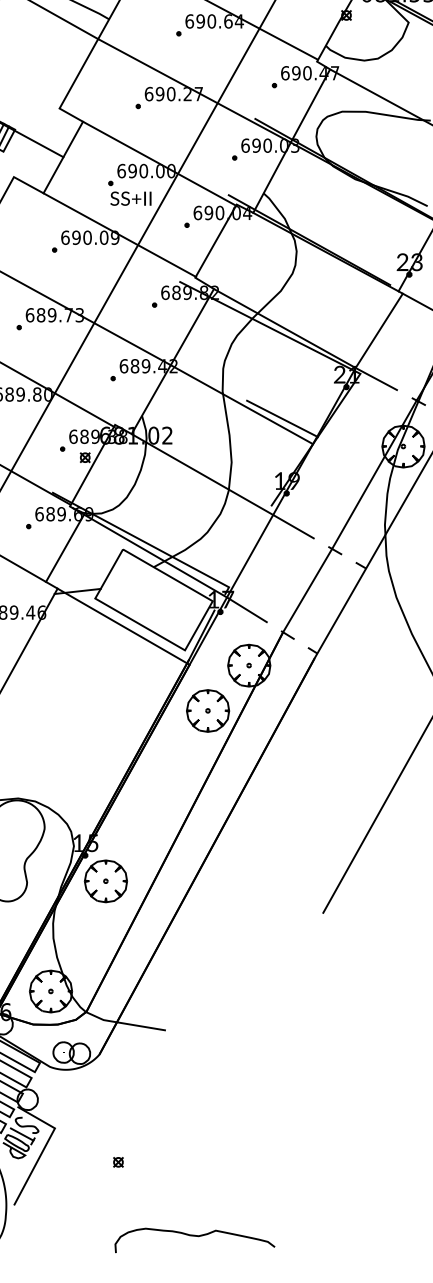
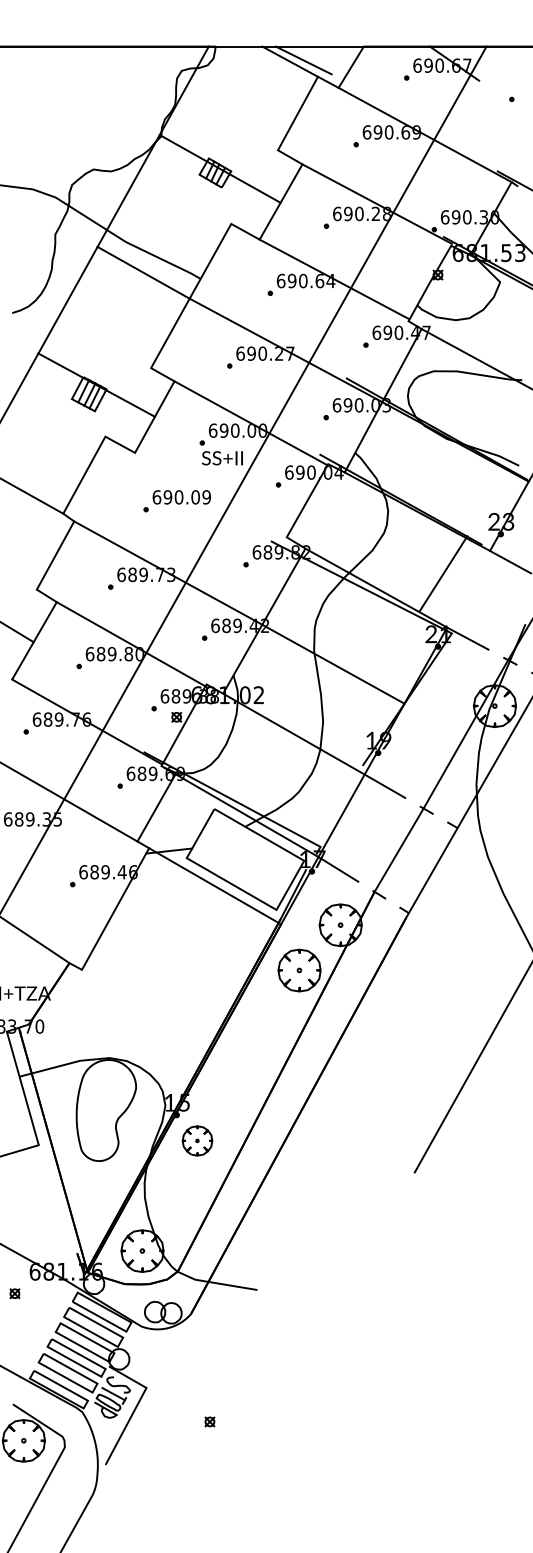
line: (120, 234) -> (211, 494), removed
line: (379, 330) -> (443, 573), moved
line: (282, 418) -> (373, 678), removed
part: (106, 880) -> (197, 1140), size x0.7
curve: (195, 1236) -> (286, 1496), removed

